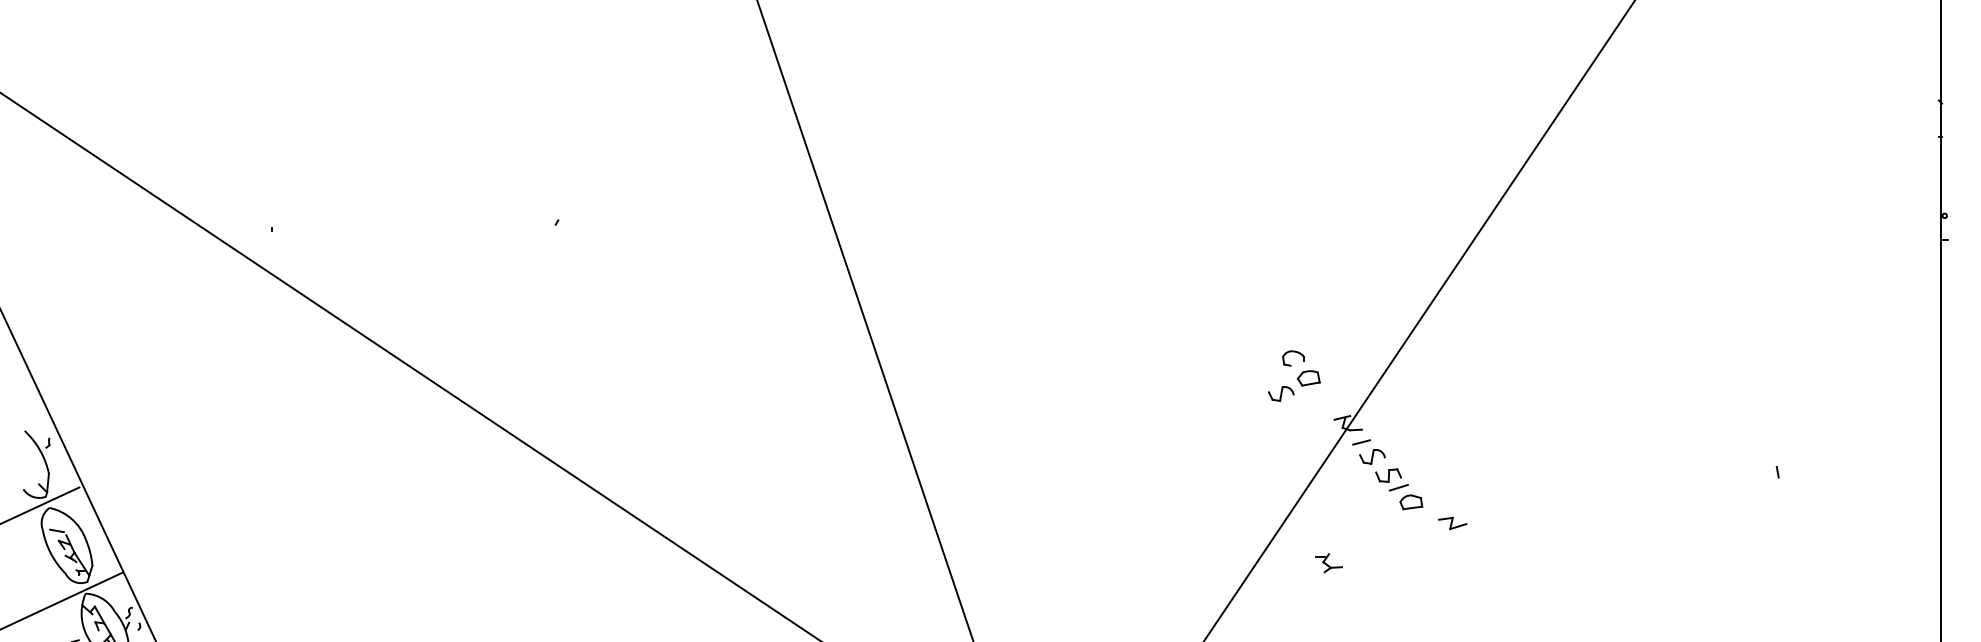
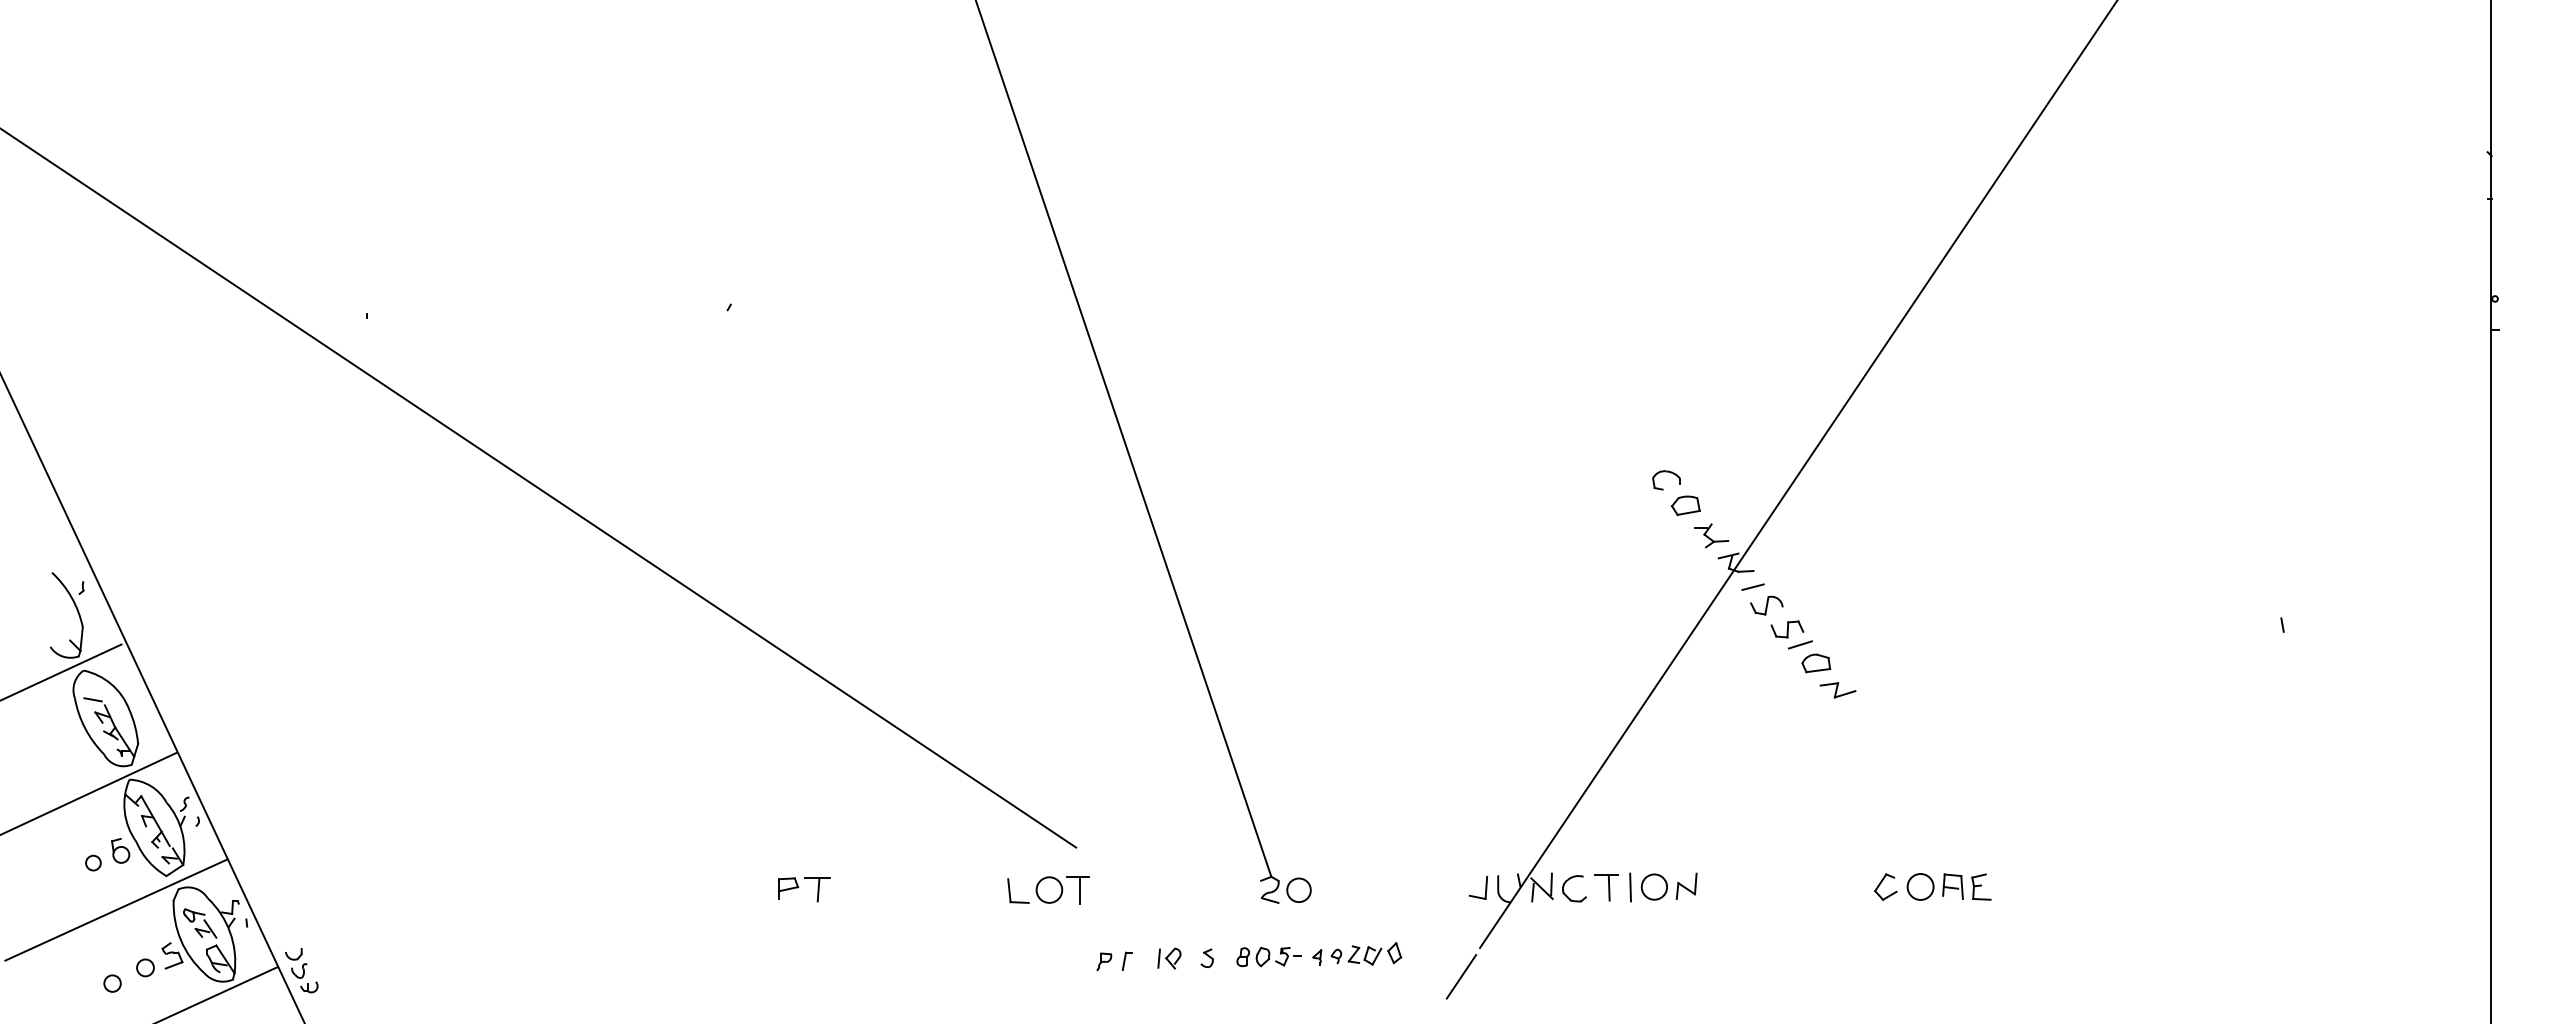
part: (1281, 393) -> (1650, 525), removed
part: (1452, 523) -> (1837, 690), moved
part: (1328, 562) -> (1711, 535), moved

